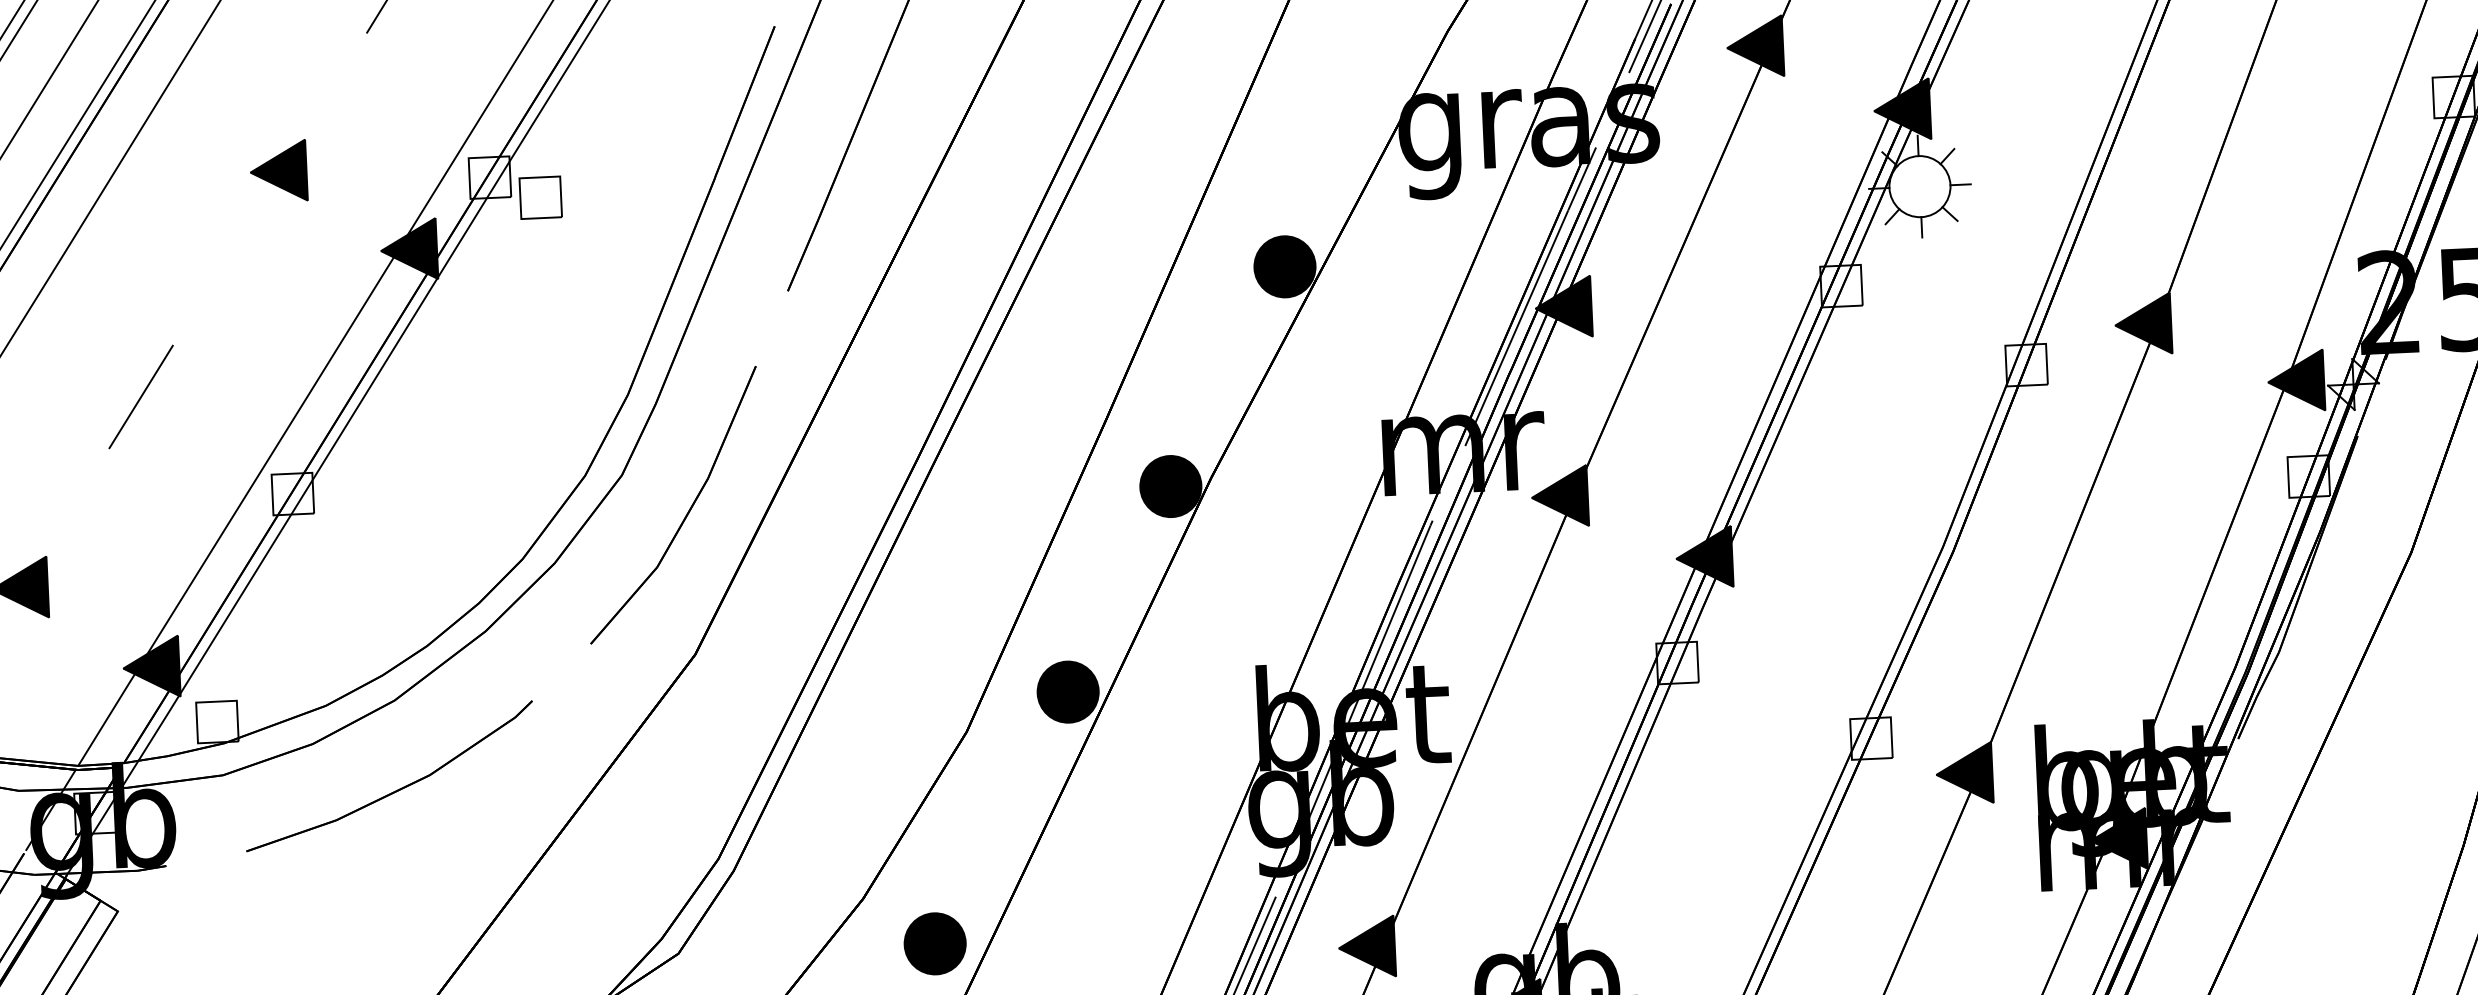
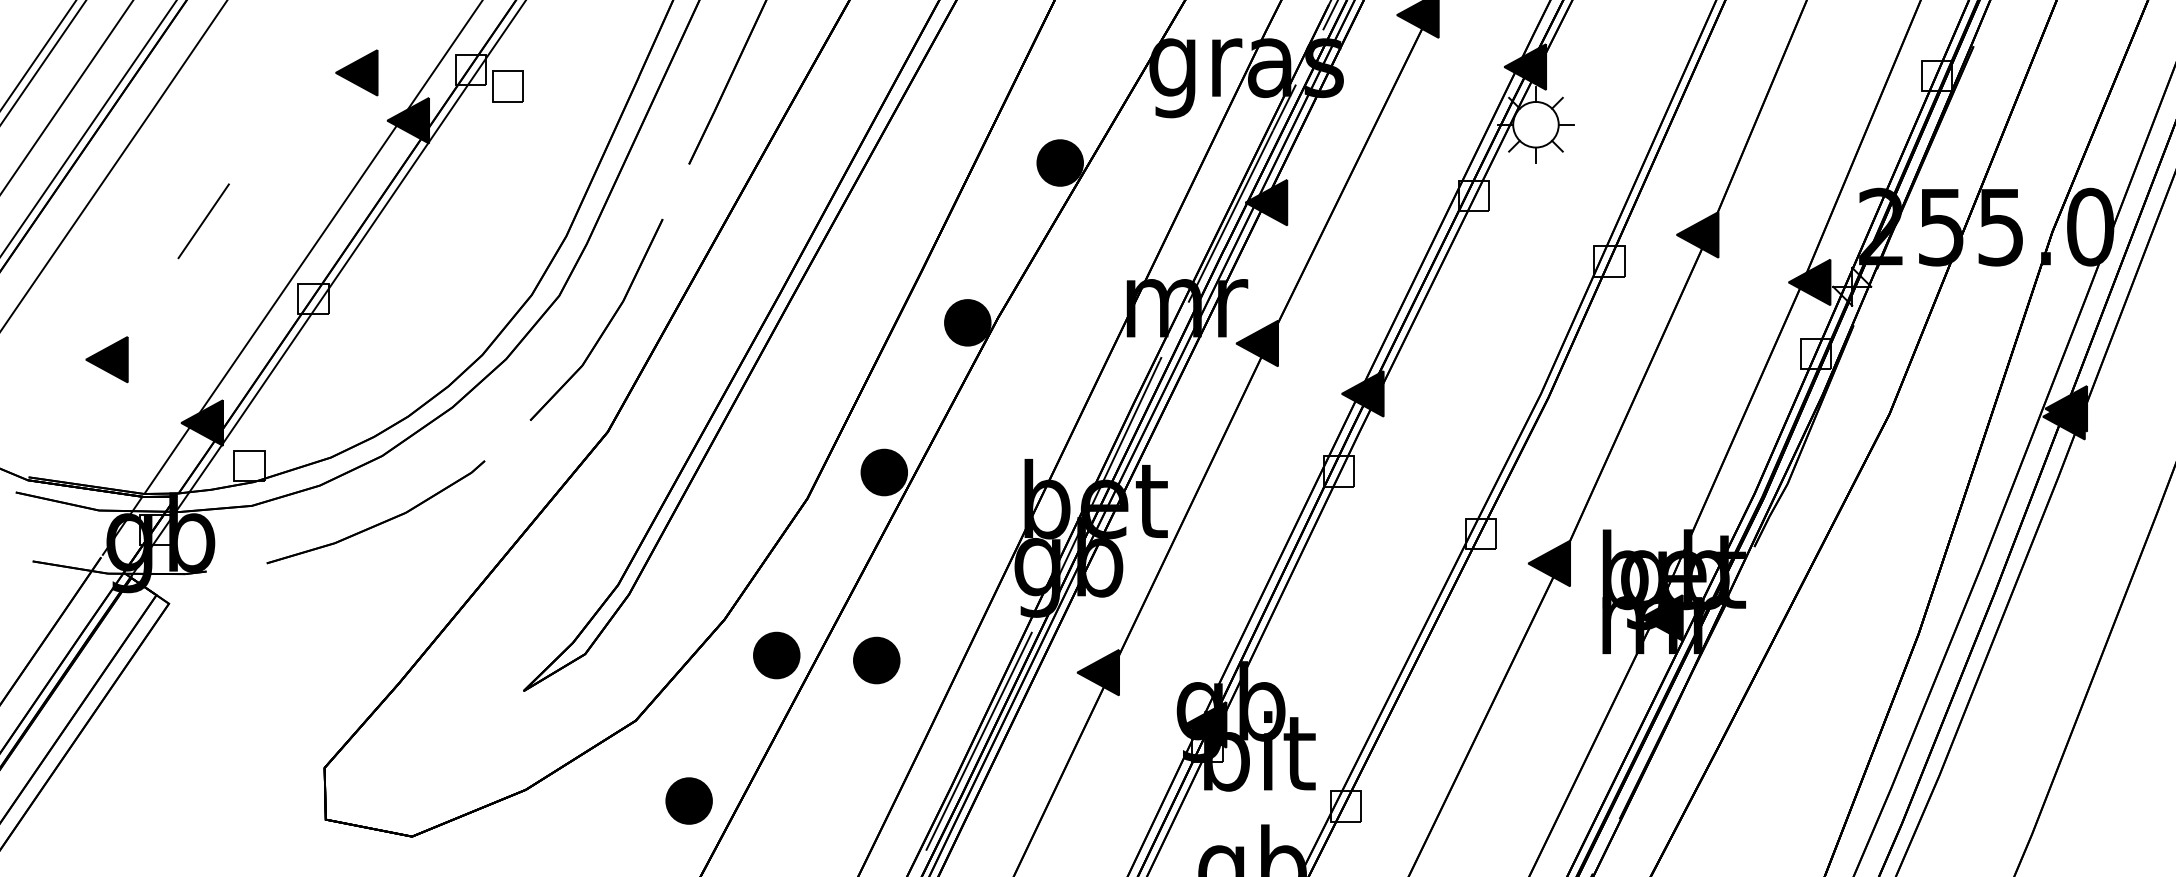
part: (278, 170) -> (356, 72), moved
part: (1069, 944) -> (876, 660), added

